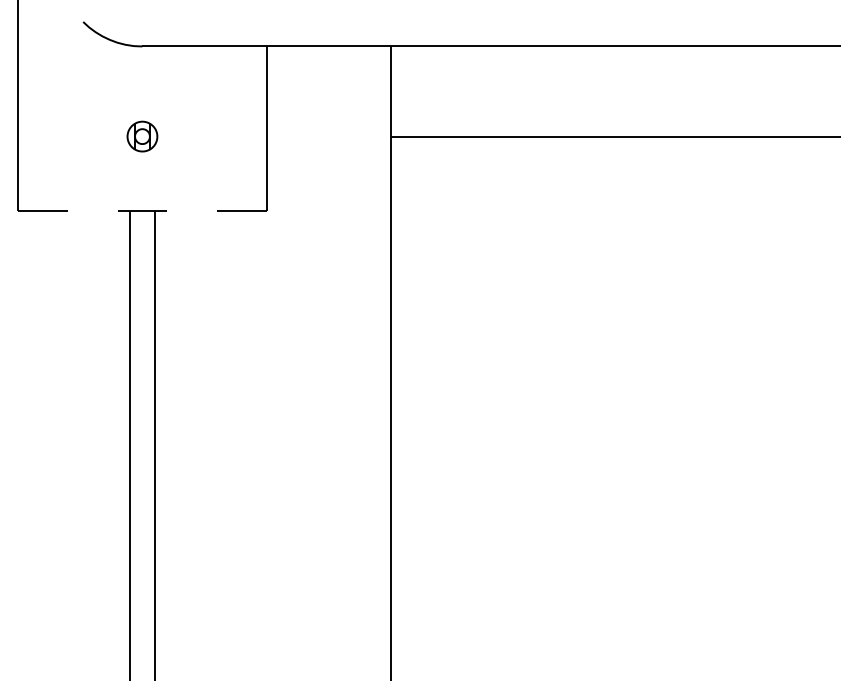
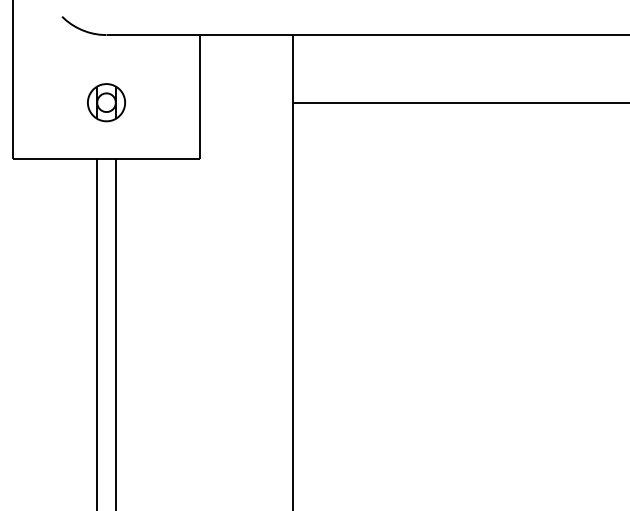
part: (142, 136) -> (106, 102), size x1.67
line: (142, 211) -> (106, 158), dashed -> solid

